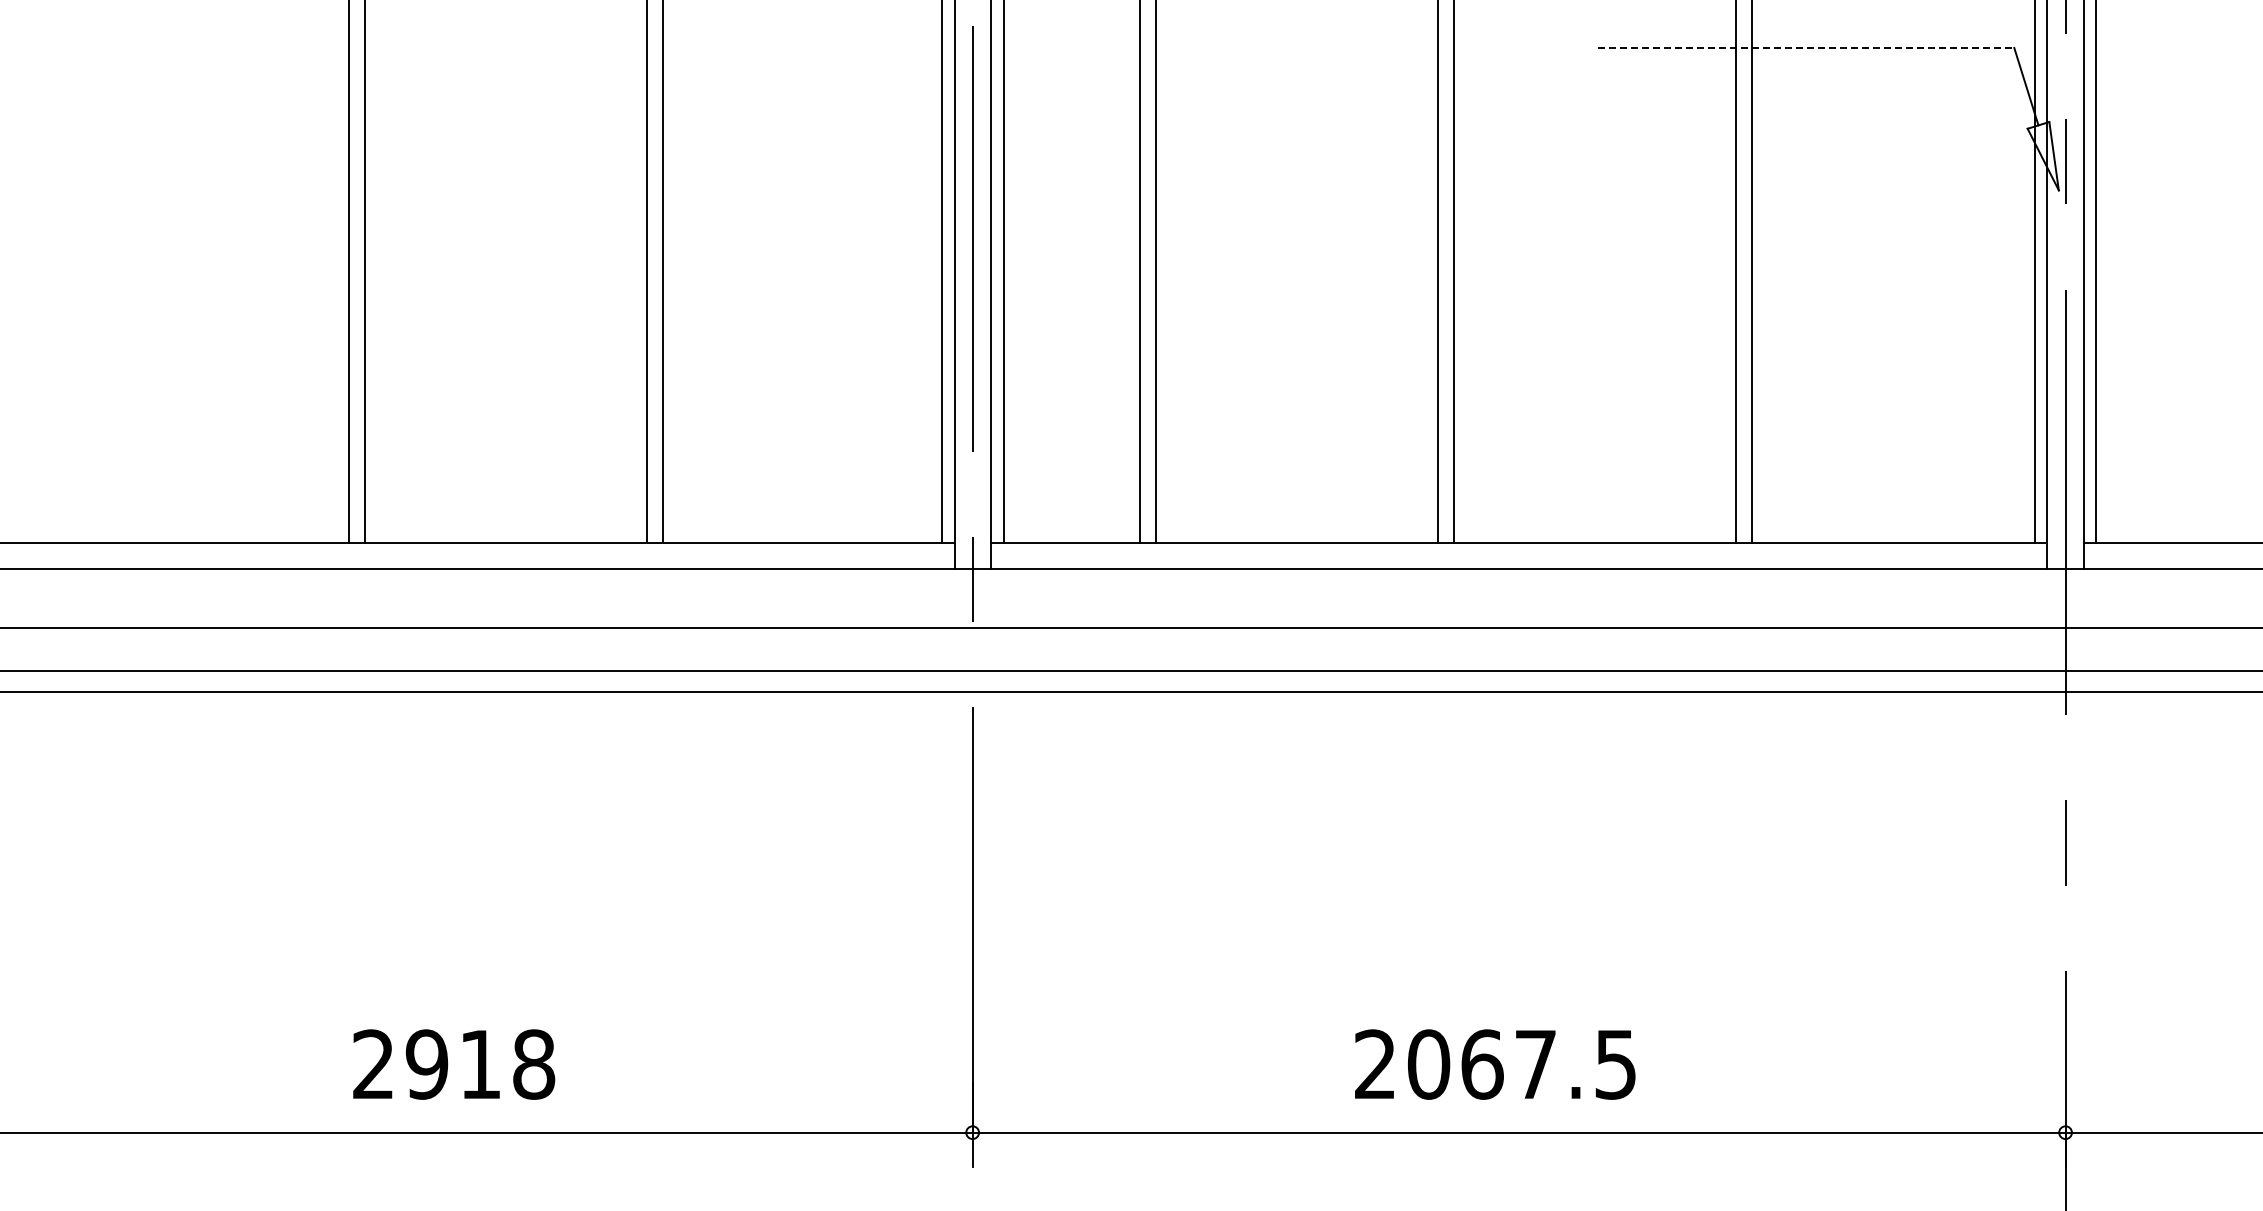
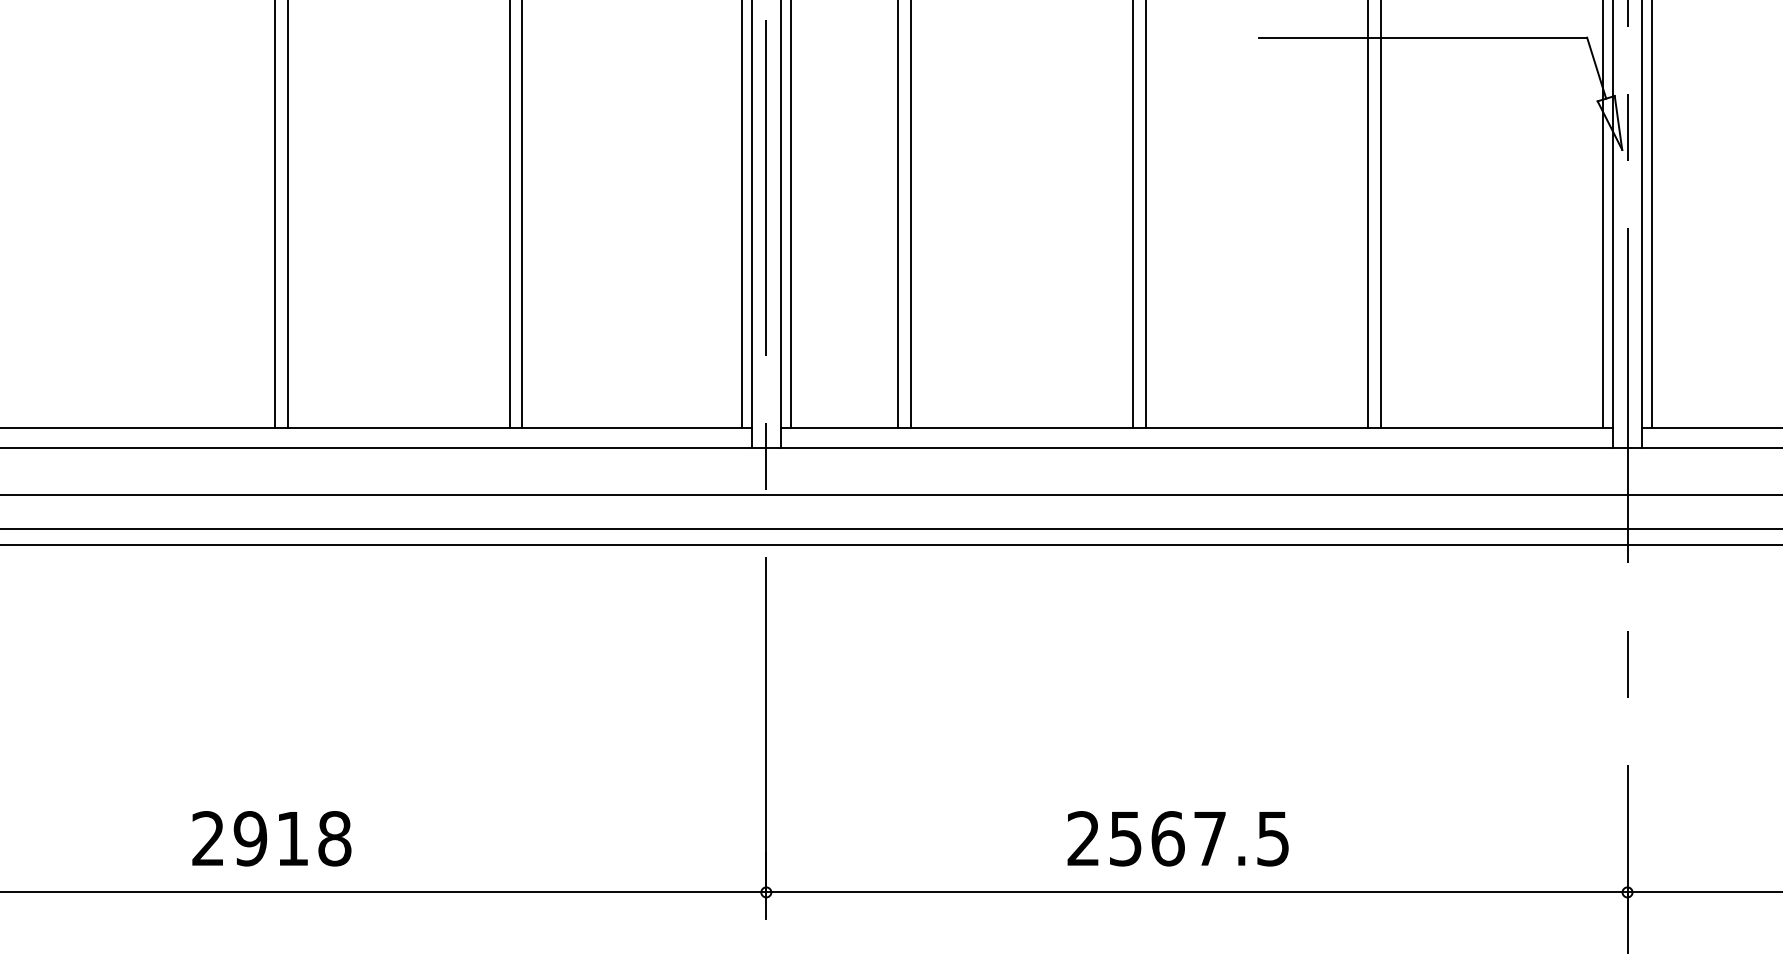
line: (1806, 47) -> (1423, 37), dashed -> solid
text: (454, 1064) -> (272, 838), moved
text: (1428, 1064) -> (1125, 838), 2067.5 -> 2567.5

